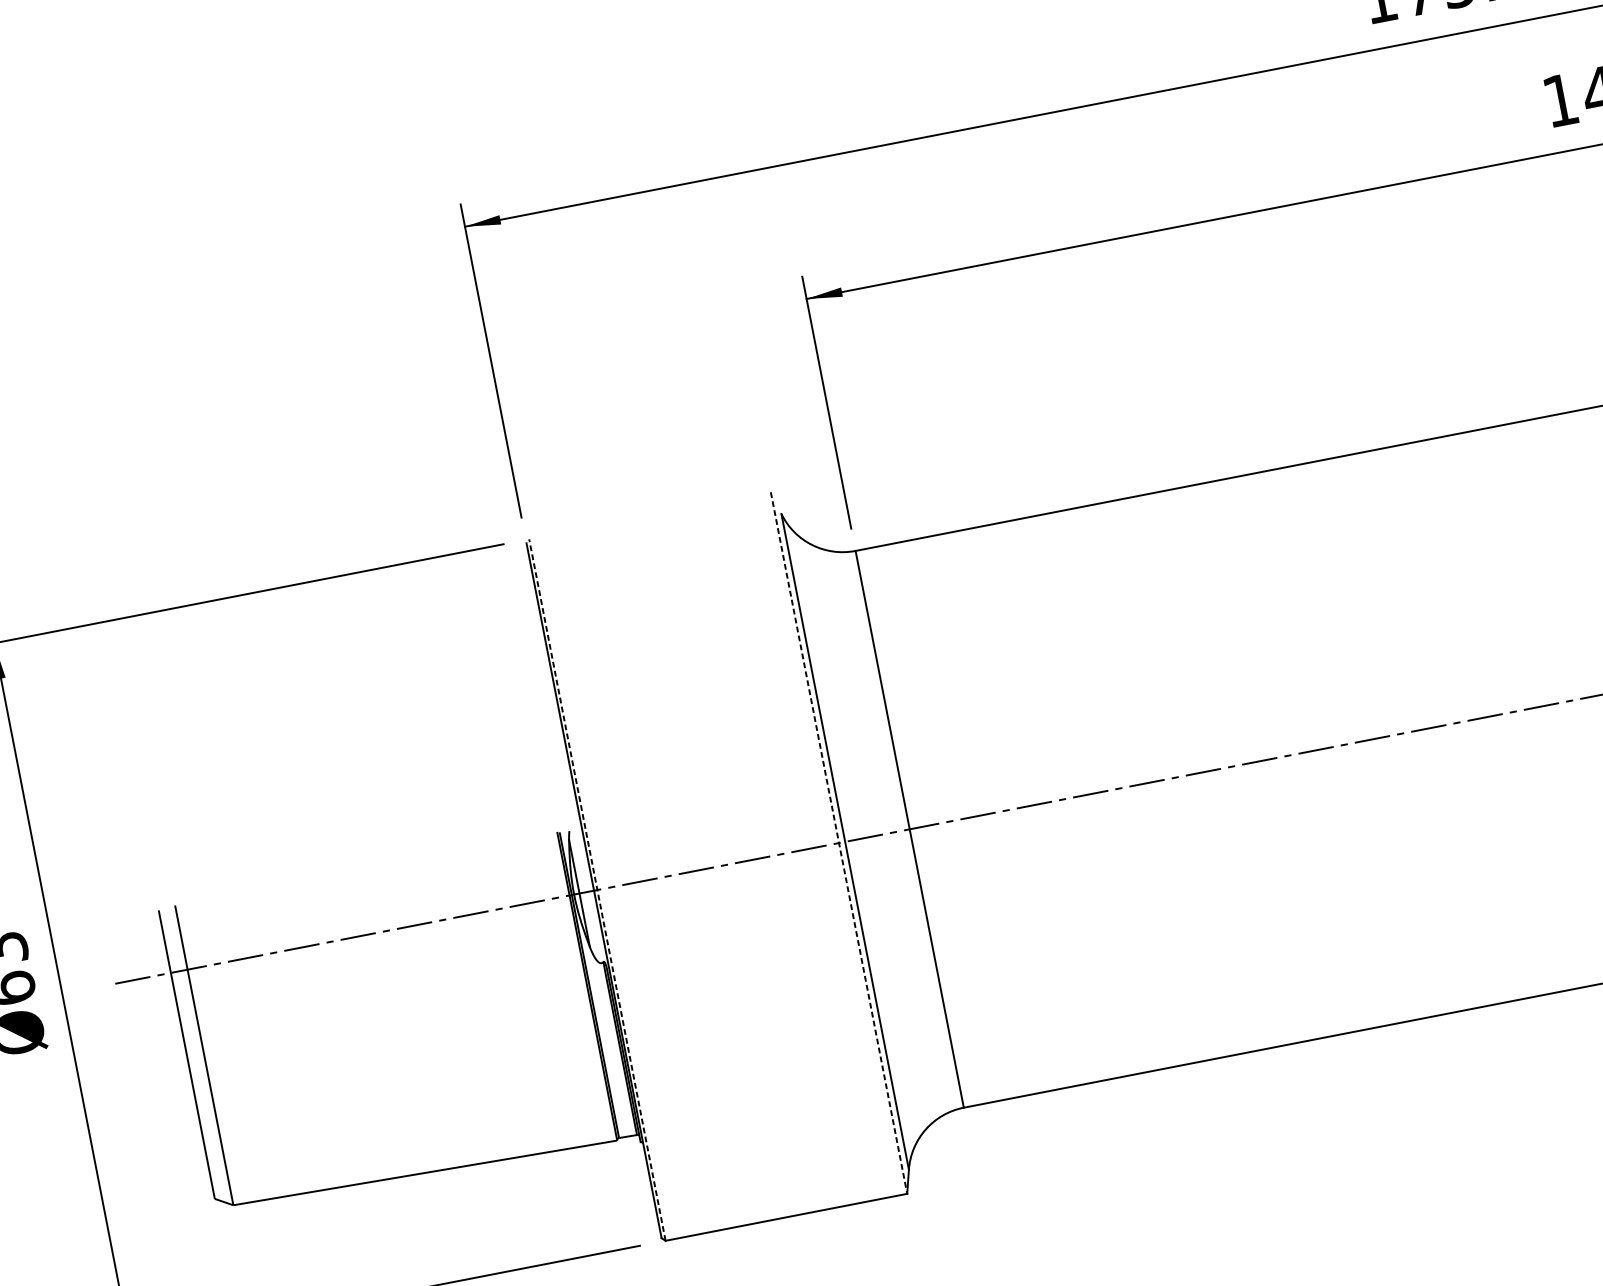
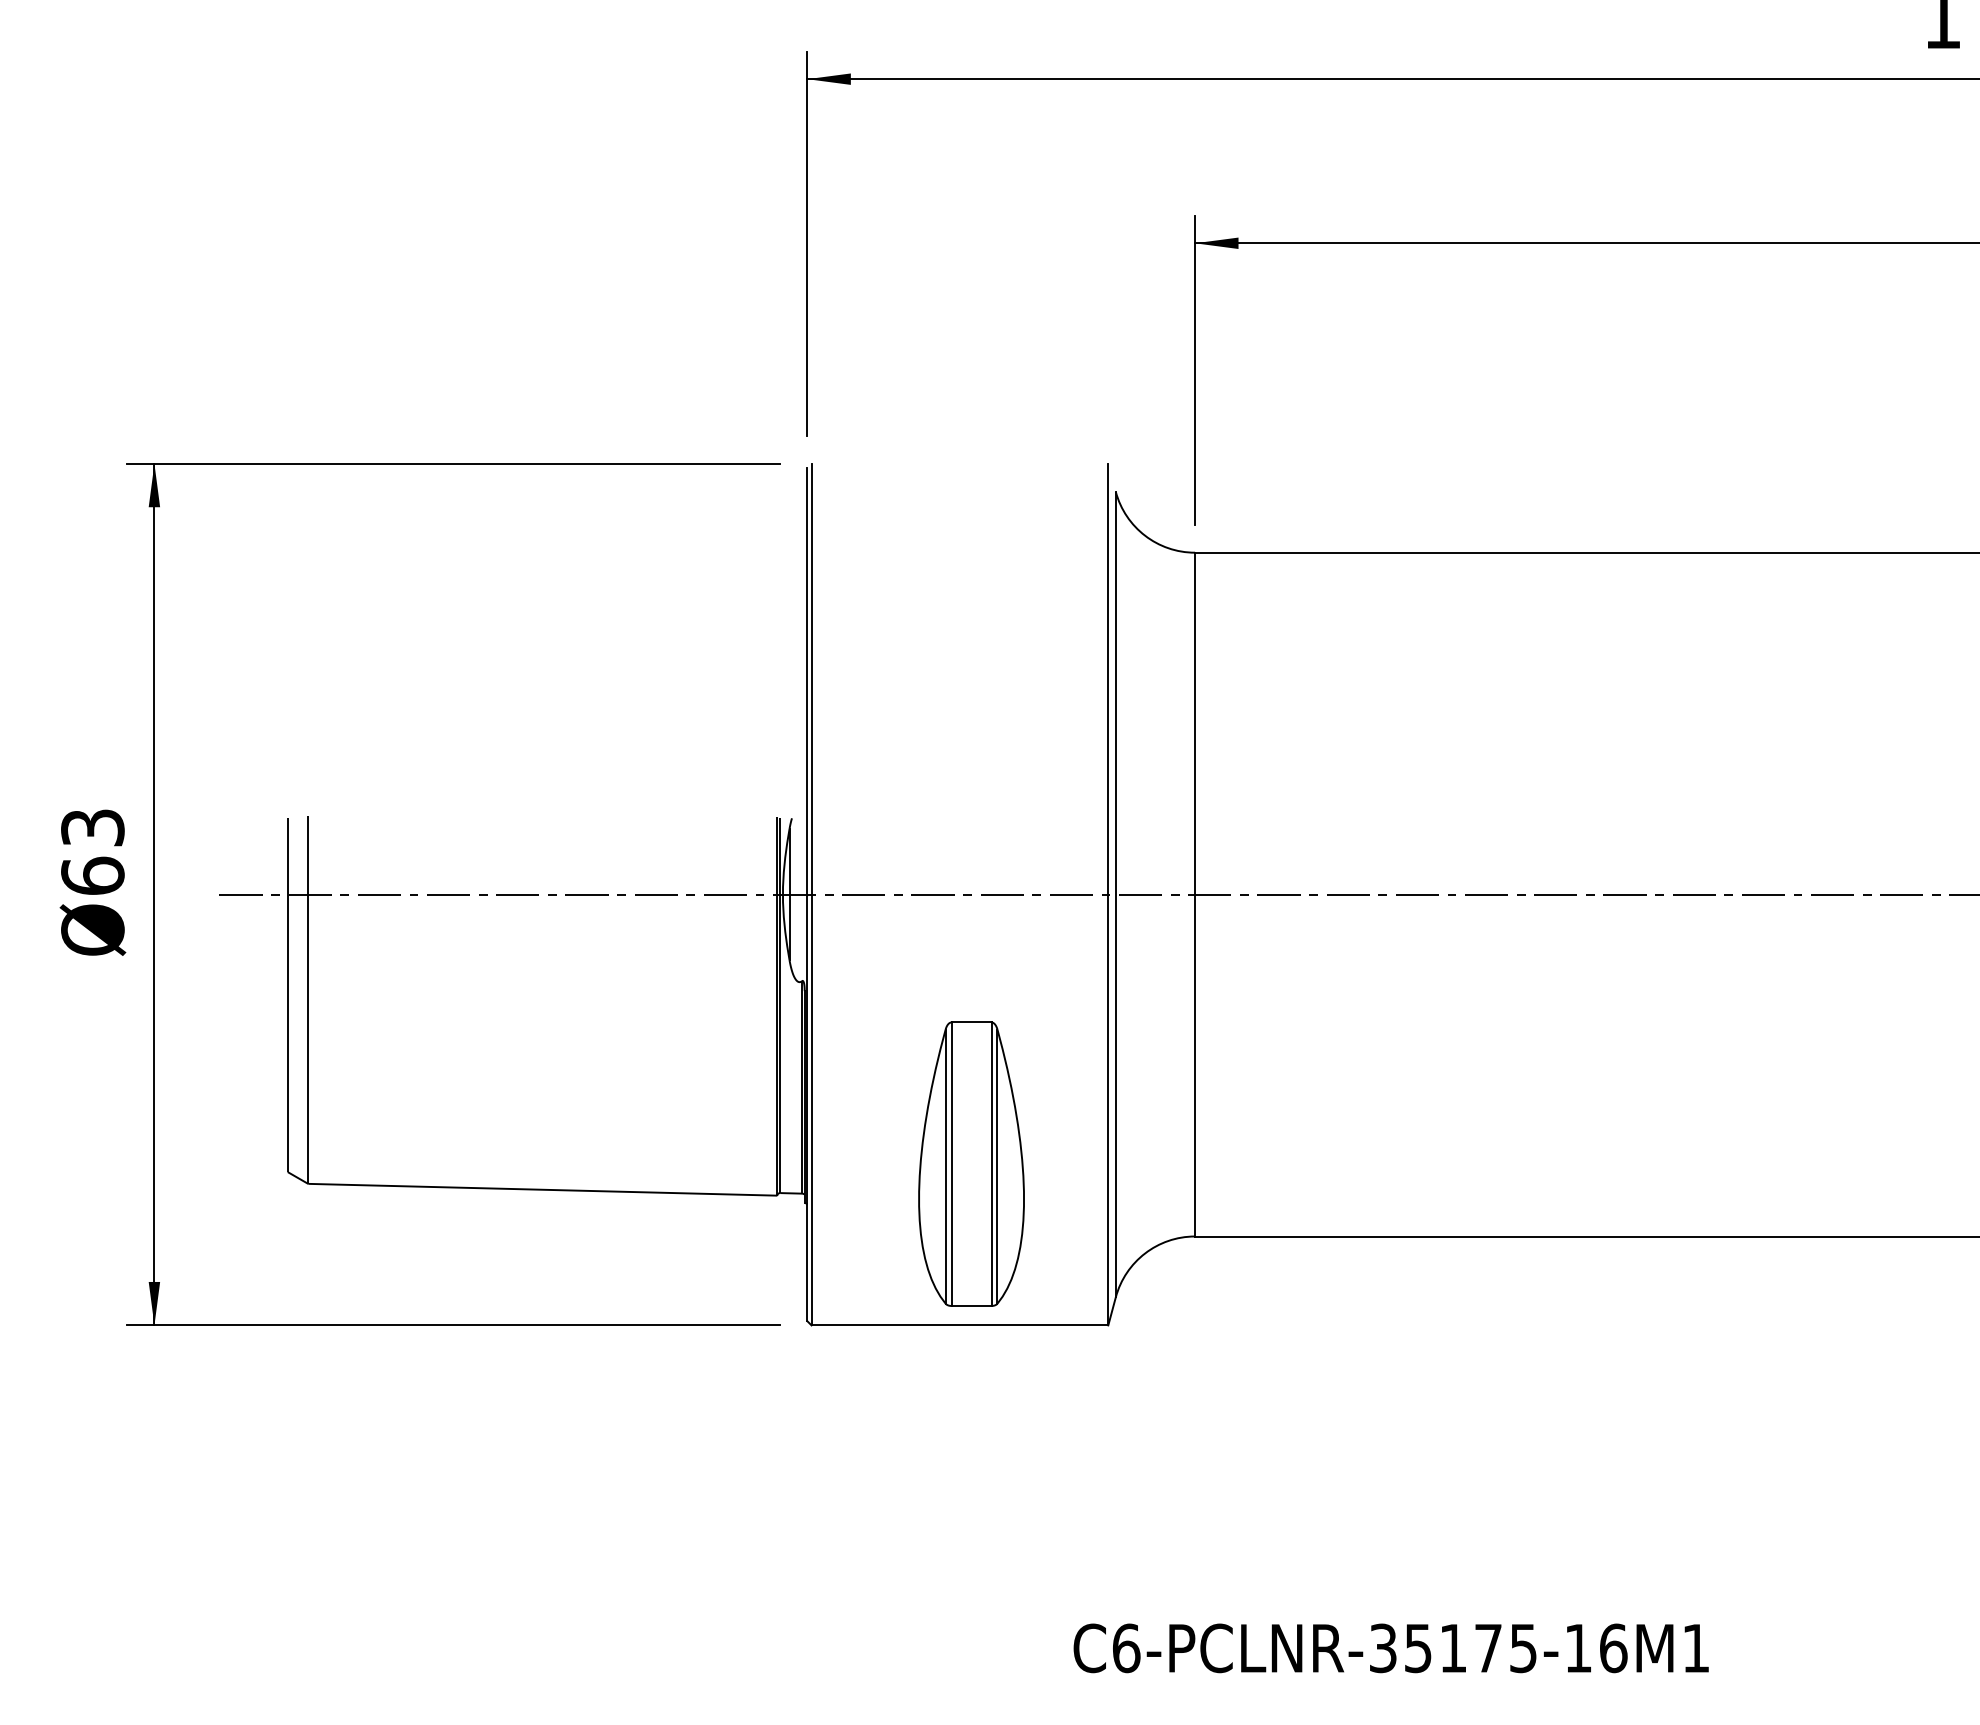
line: (839, 842) -> (1108, 894), dashed -> solid
line: (597, 889) -> (811, 894), dashed -> solid
part: (770, 1083) -> (971, 1163), added

